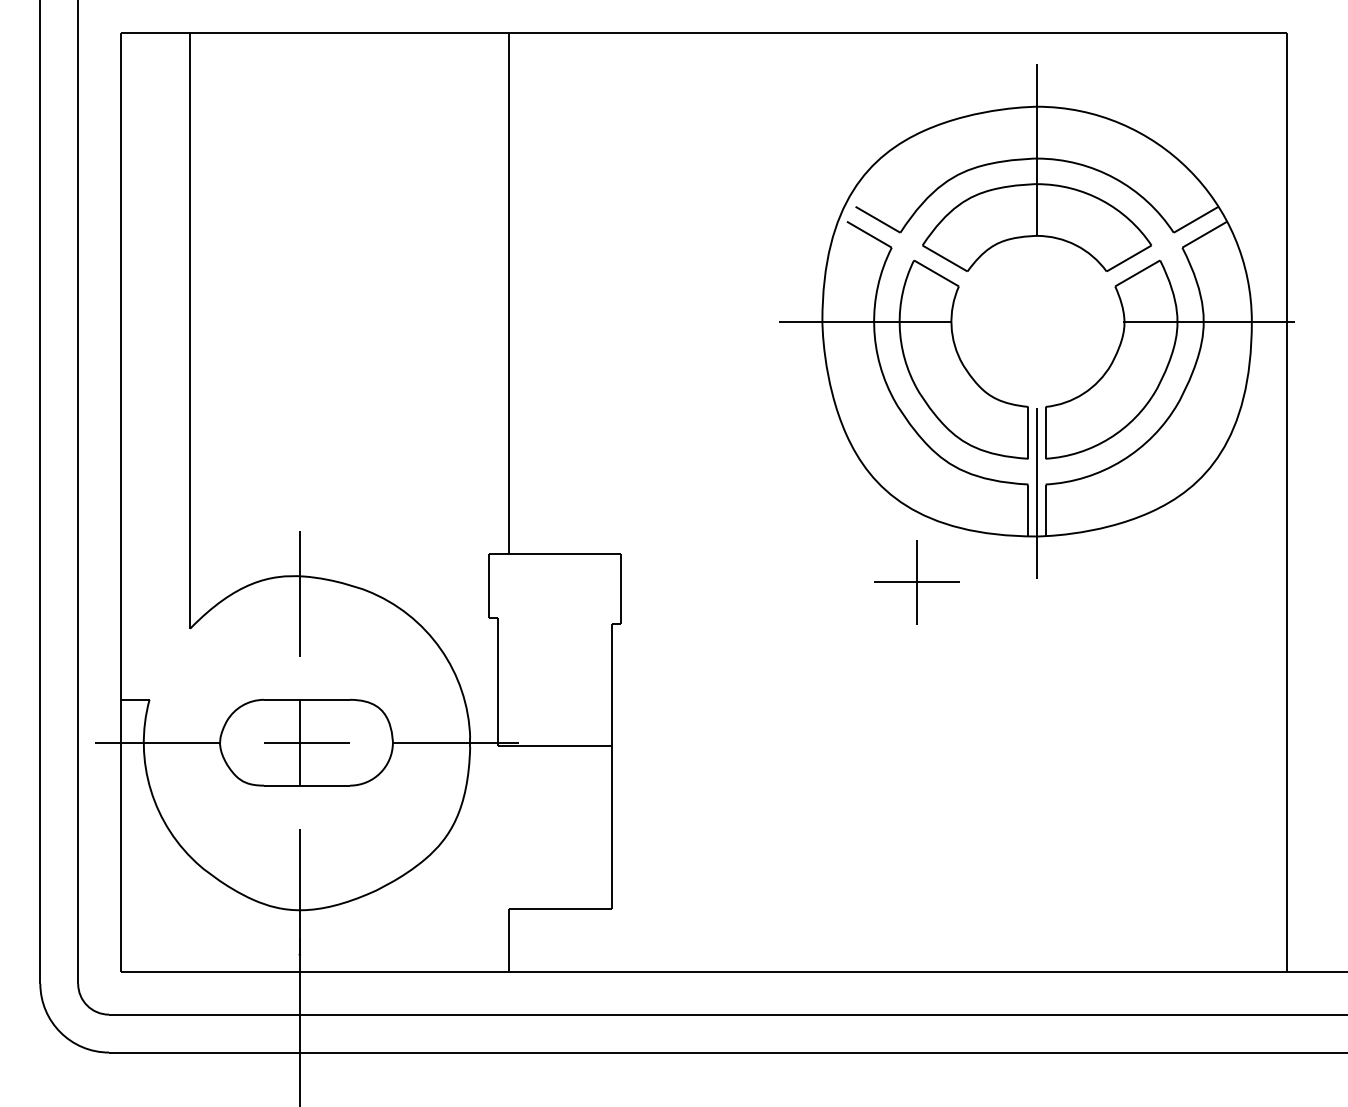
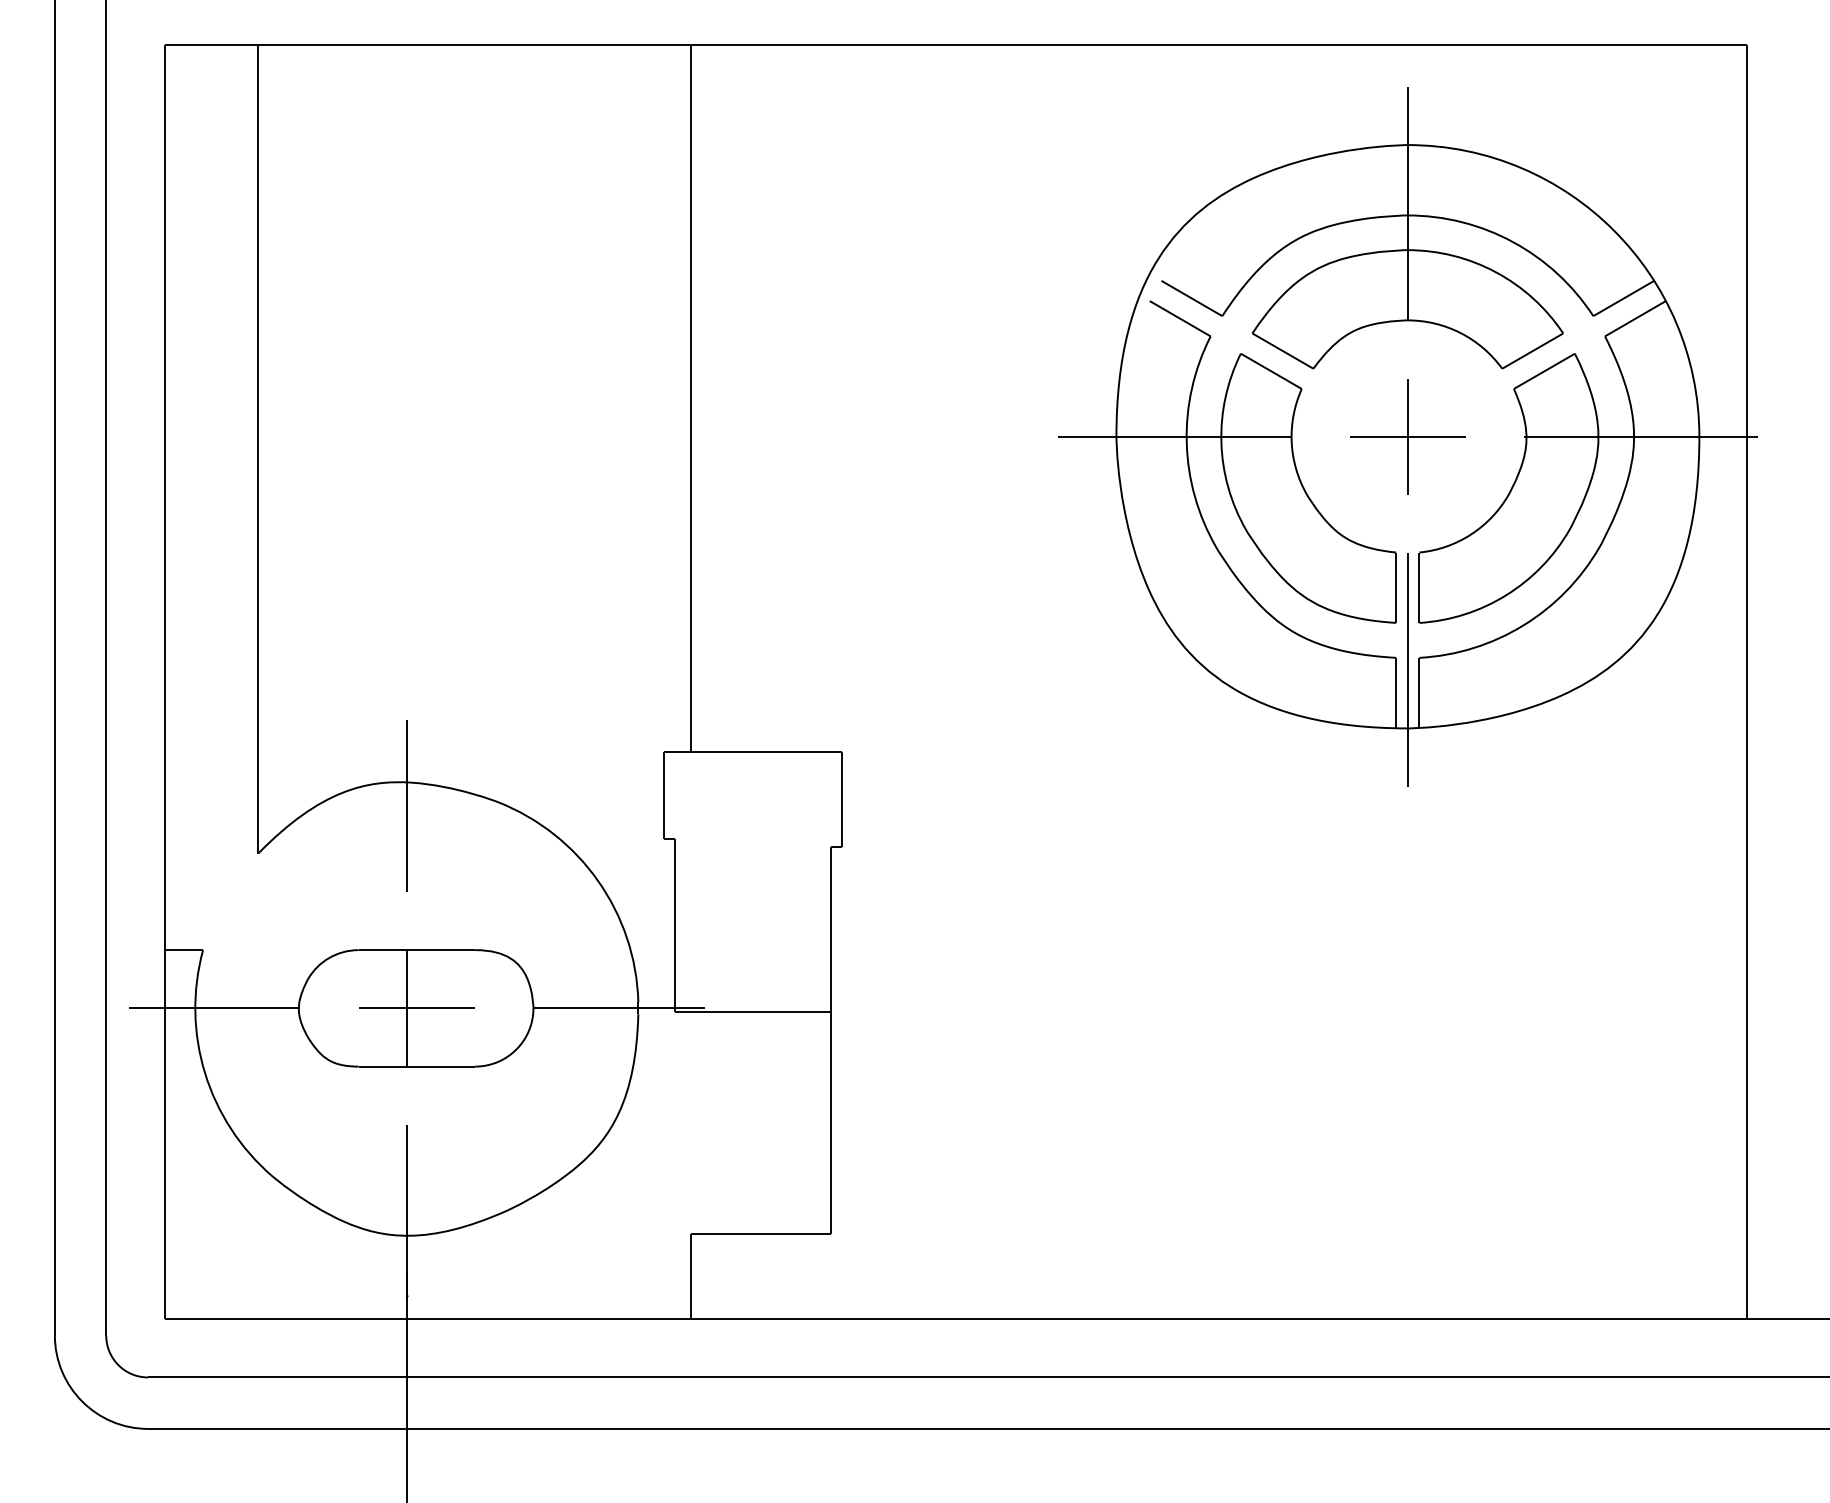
part: (916, 582) -> (1407, 436), moved

